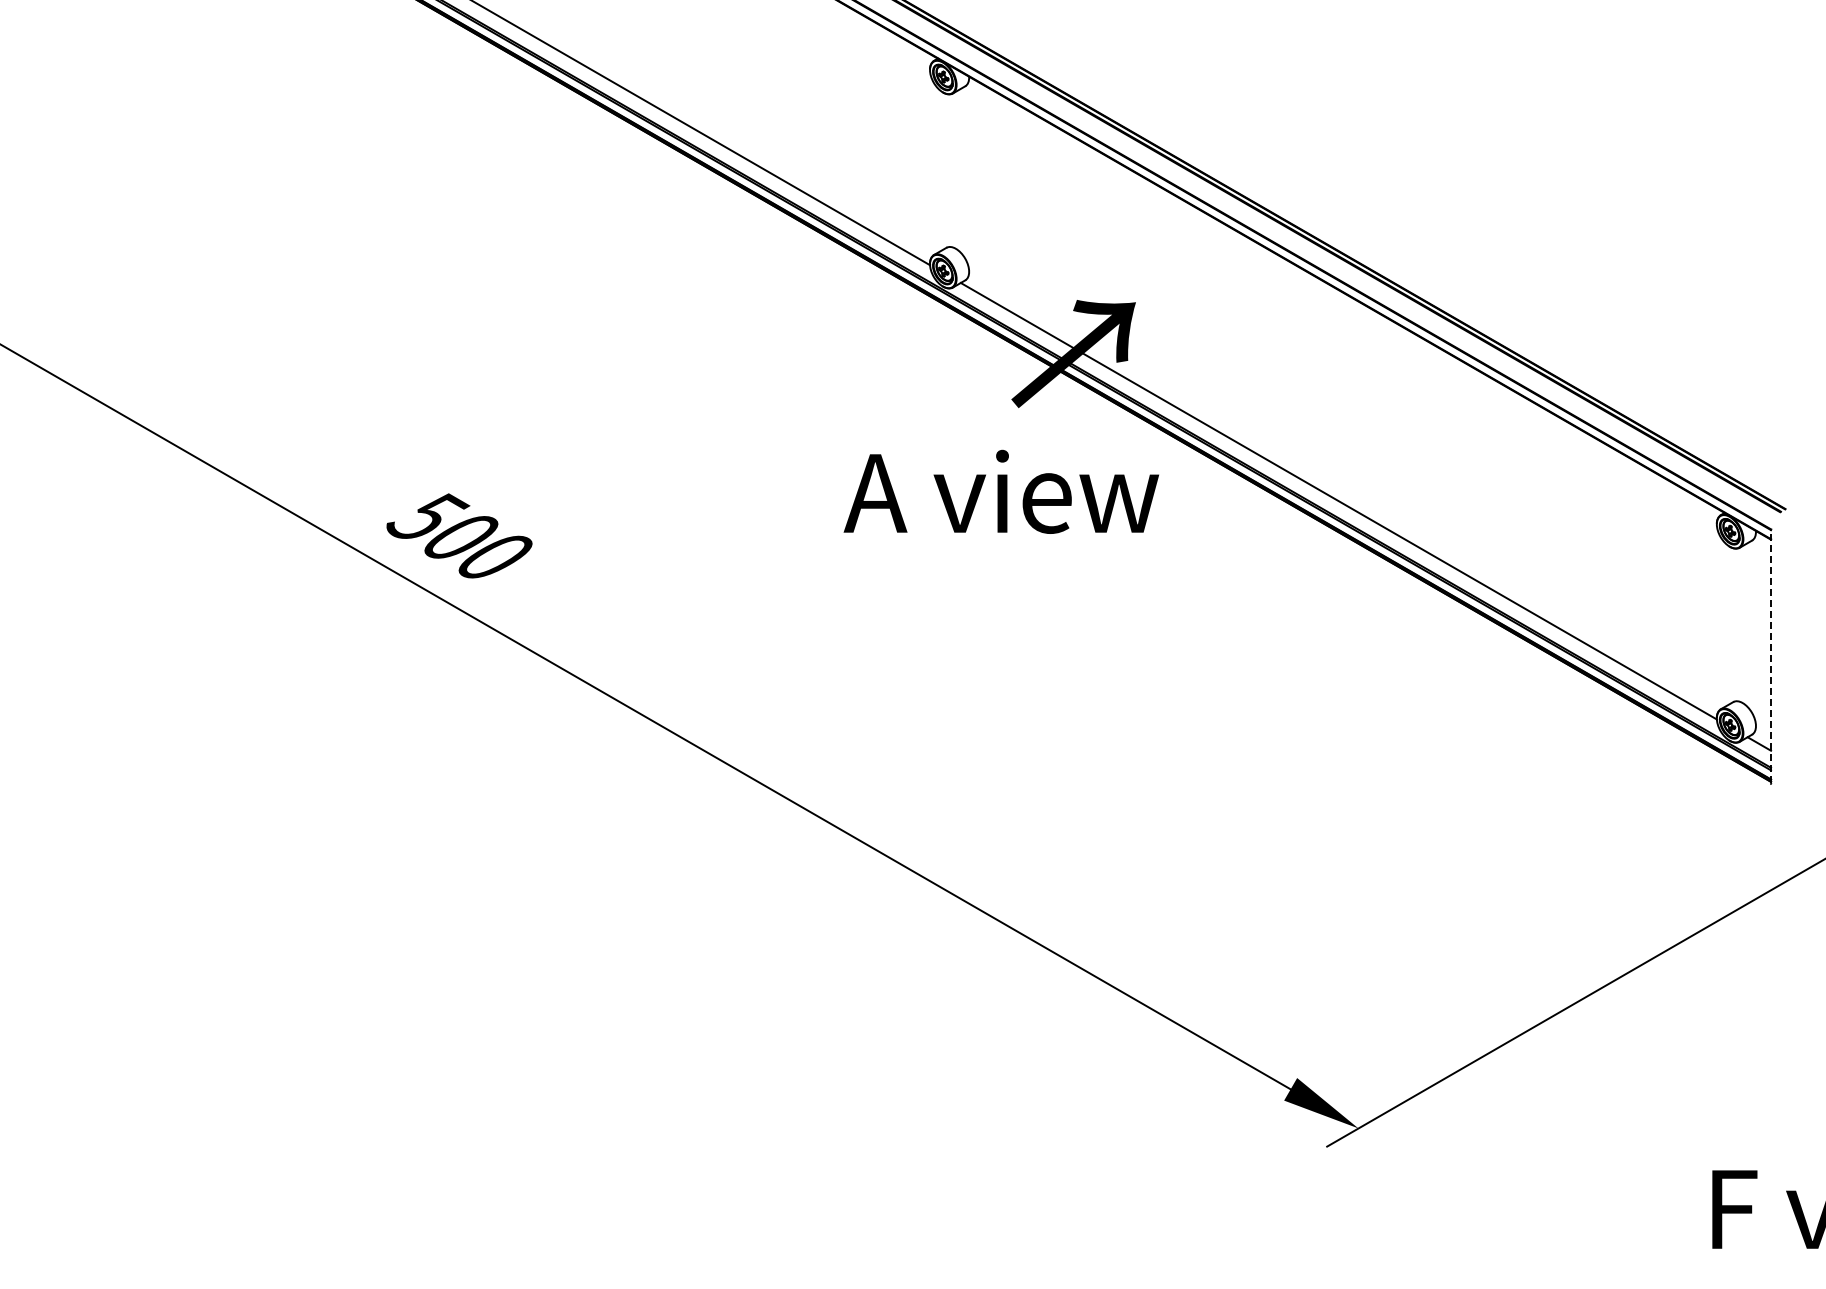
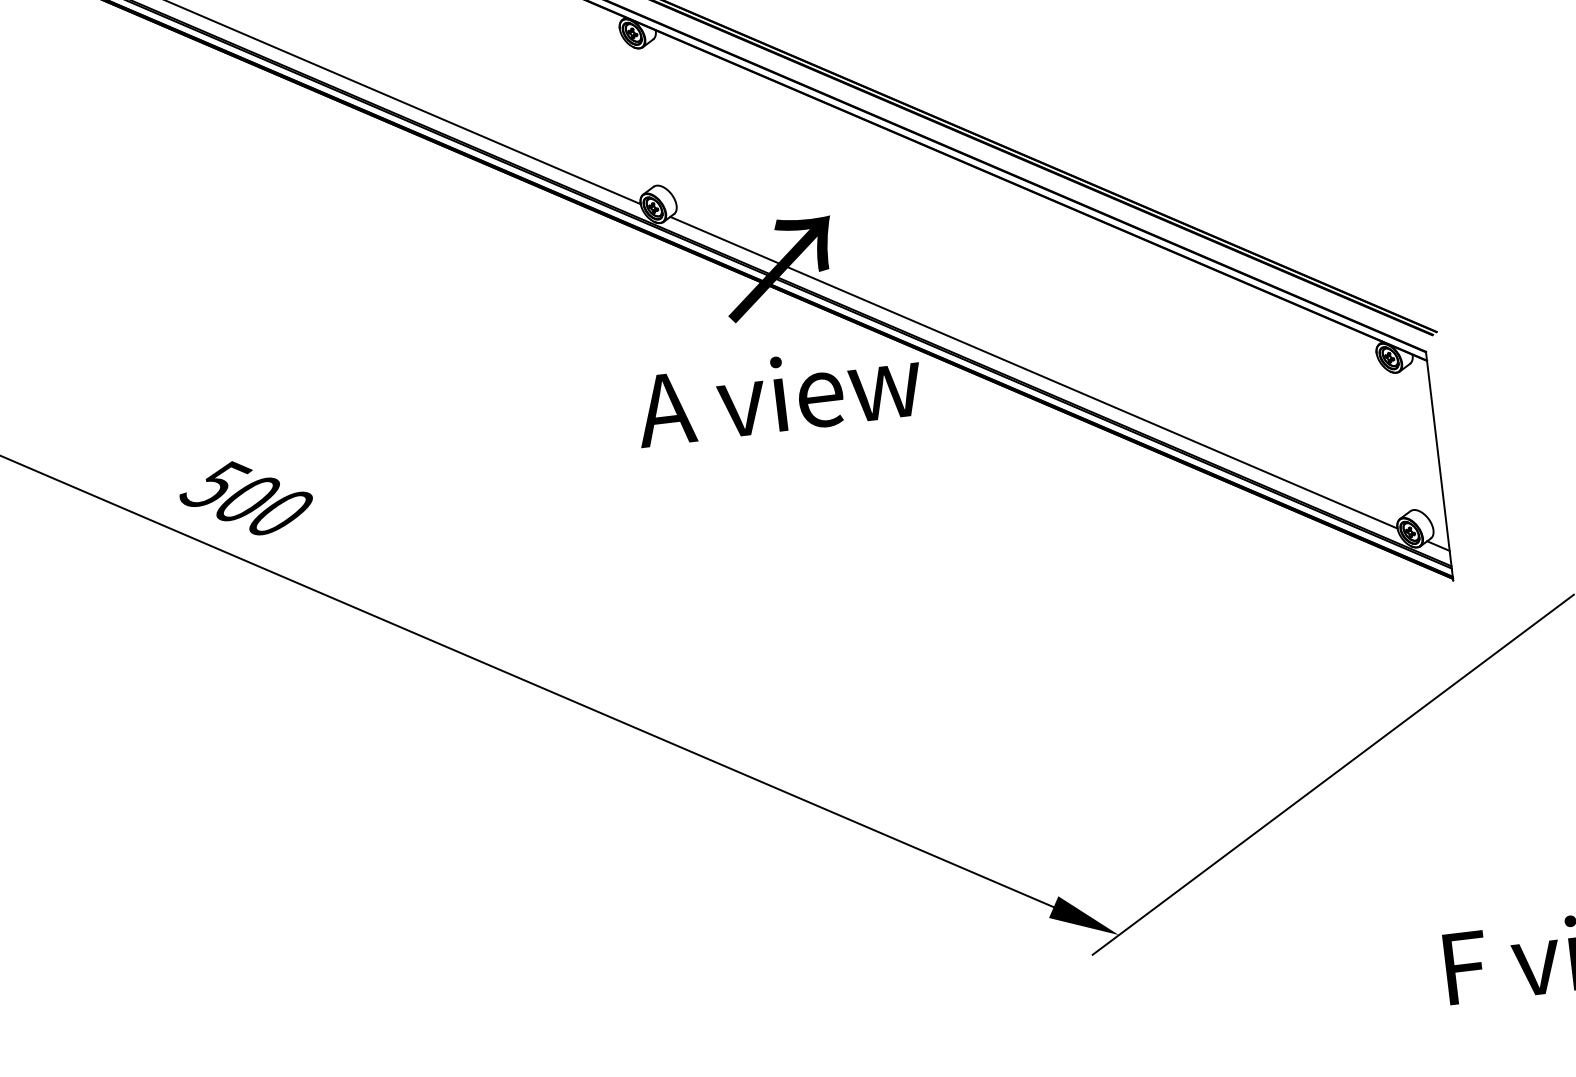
text: (1000, 491) -> (777, 394), moved
line: (1771, 656) -> (1439, 466), dashed -> solid

